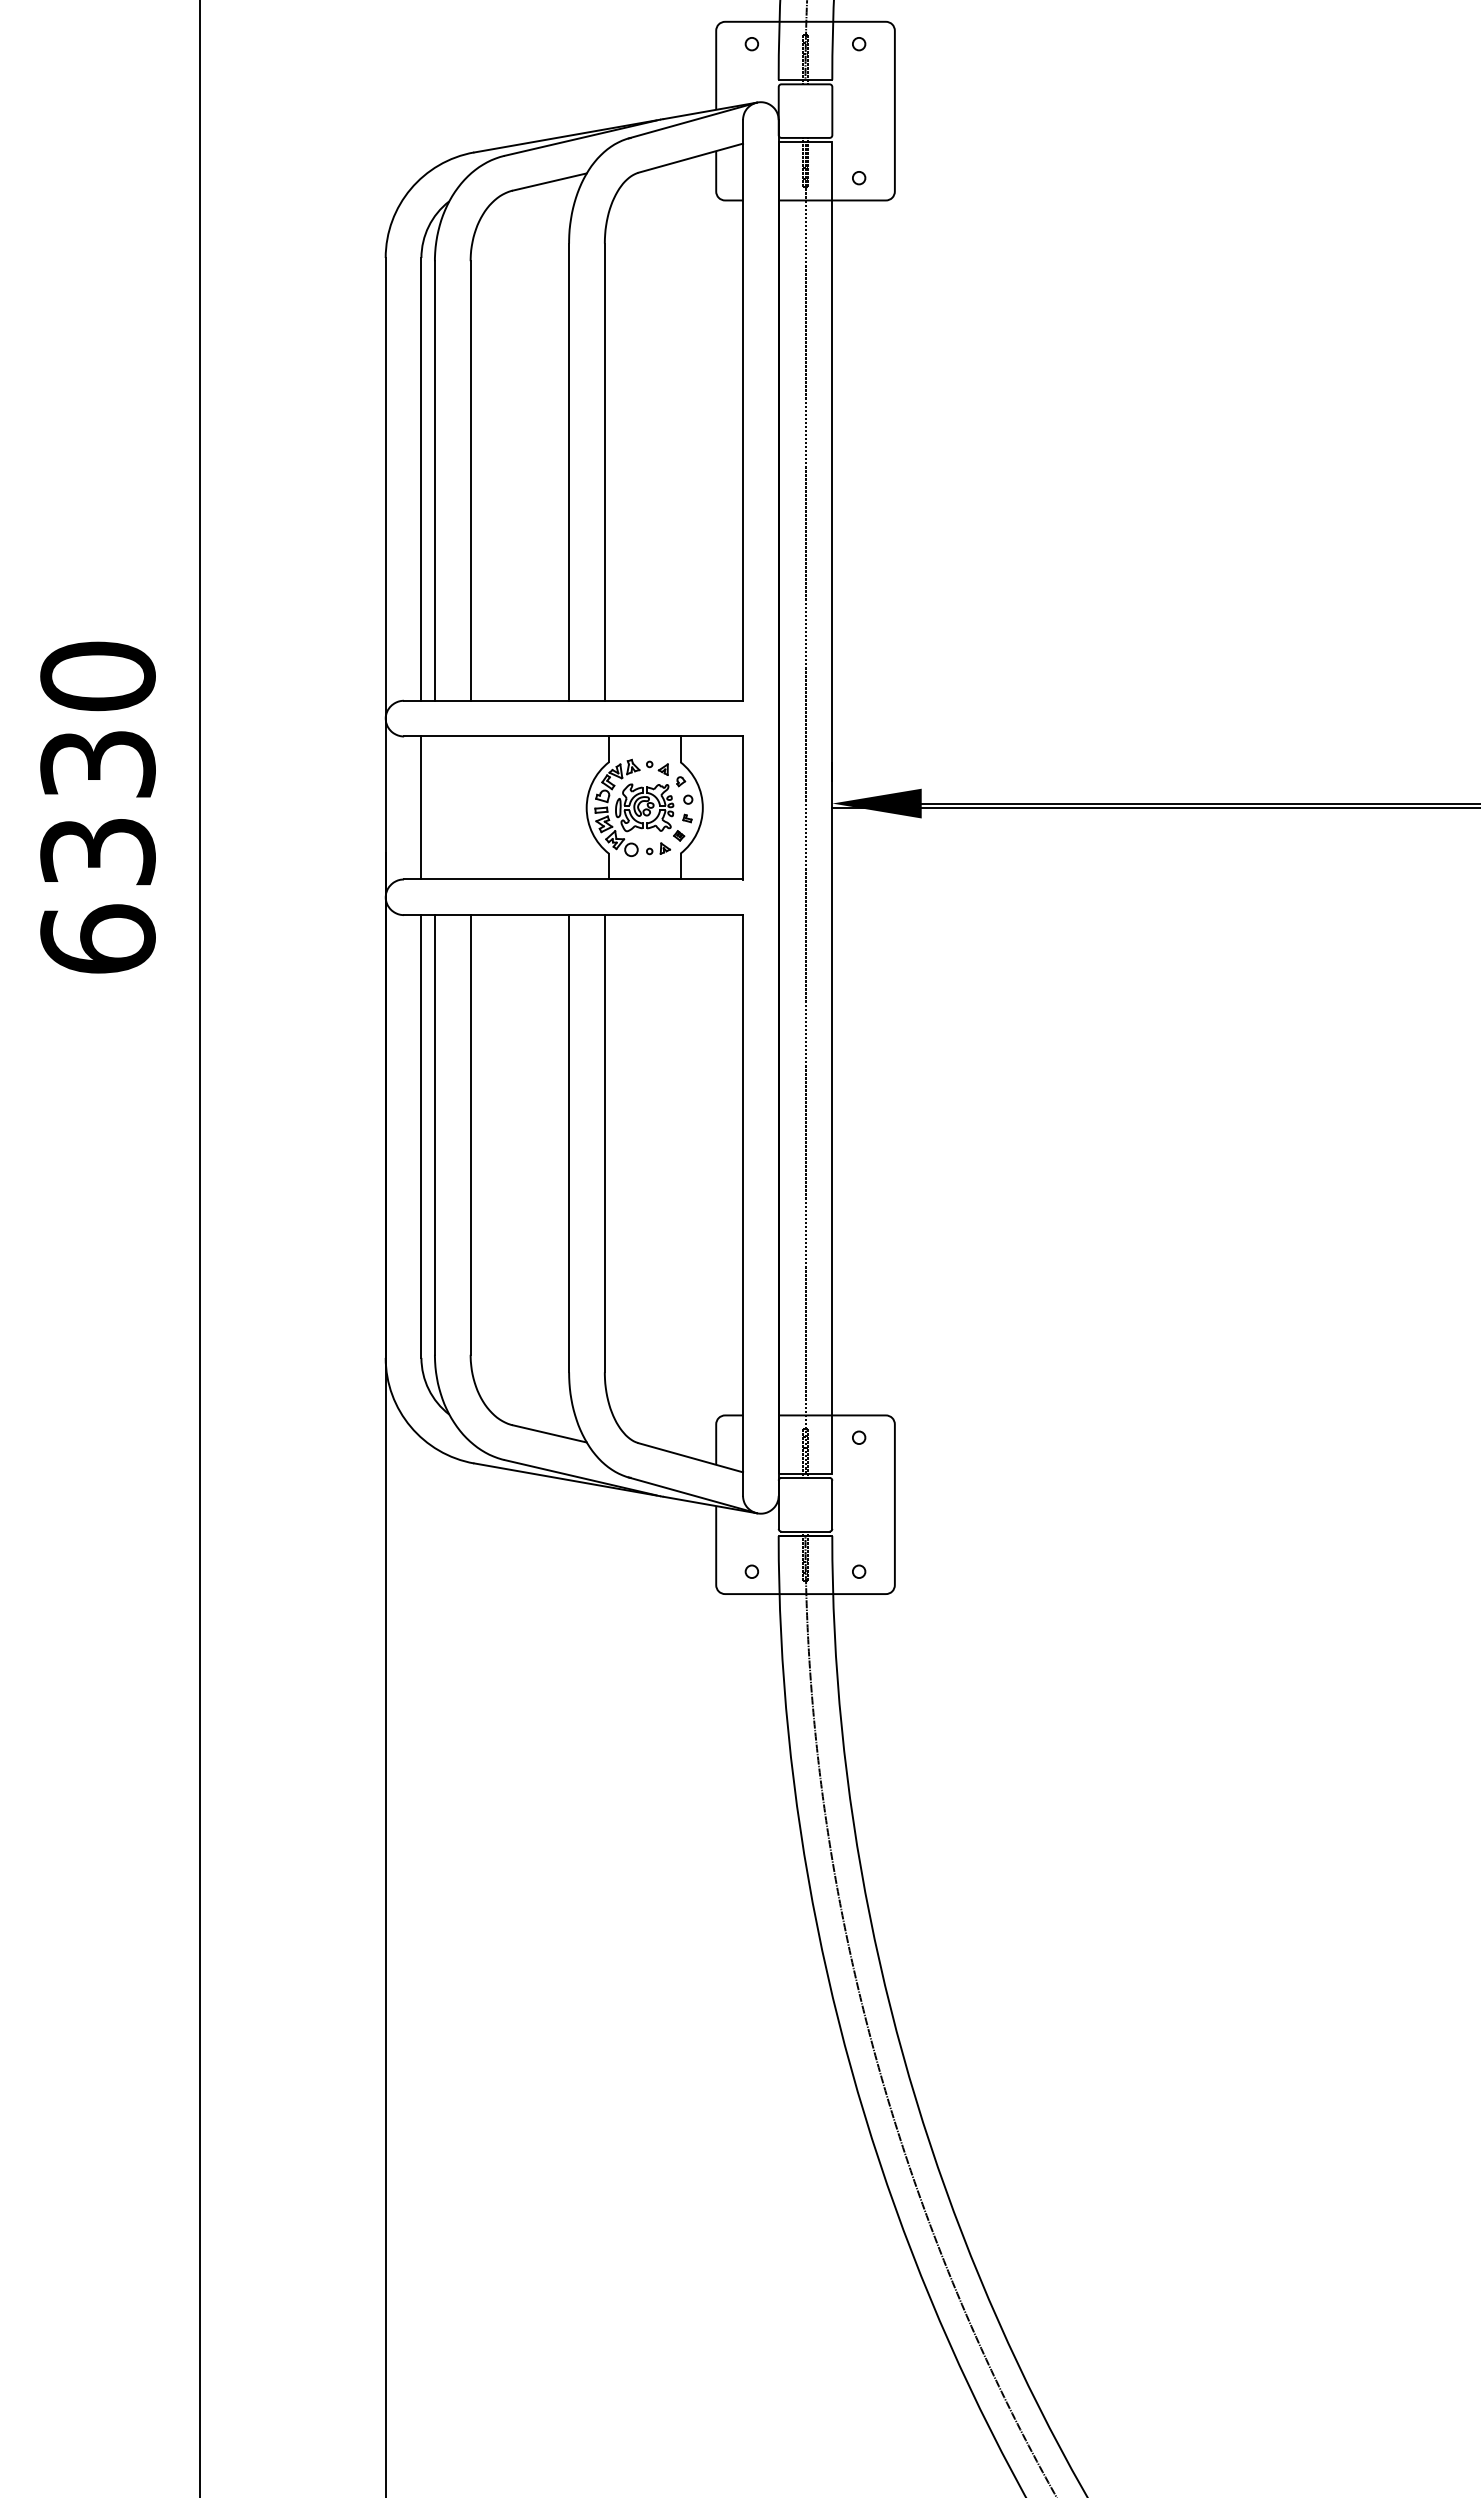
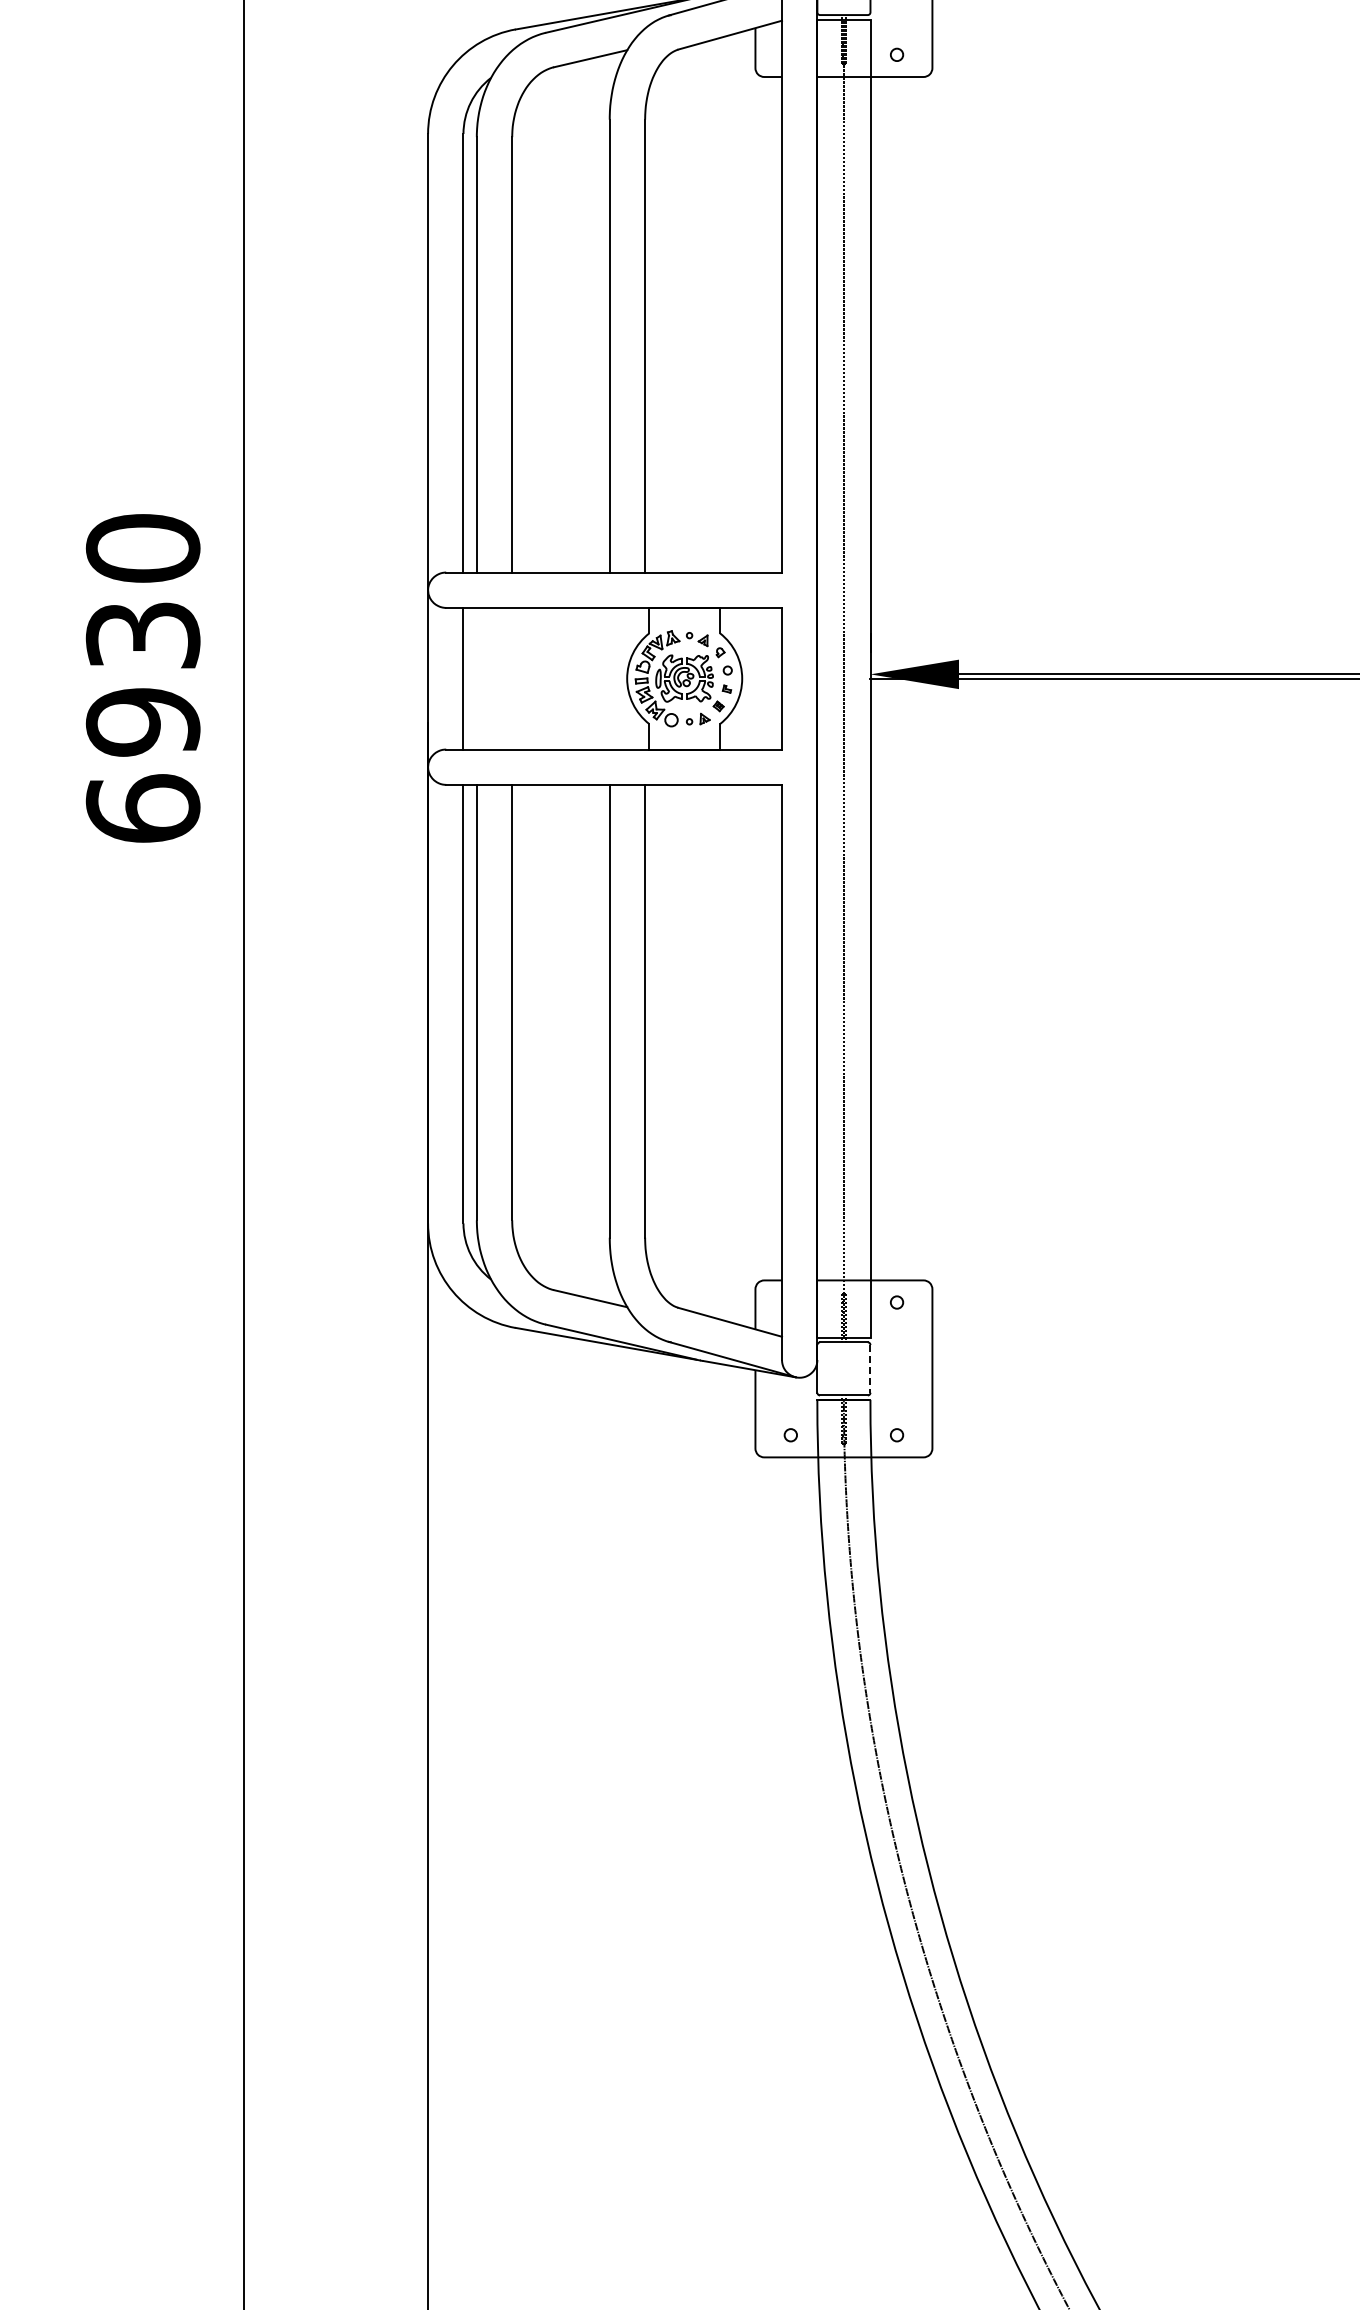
text: (97, 851) -> (142, 721), 6330 -> 6930
line: (832, 1505) -> (870, 1369), solid -> dashed

